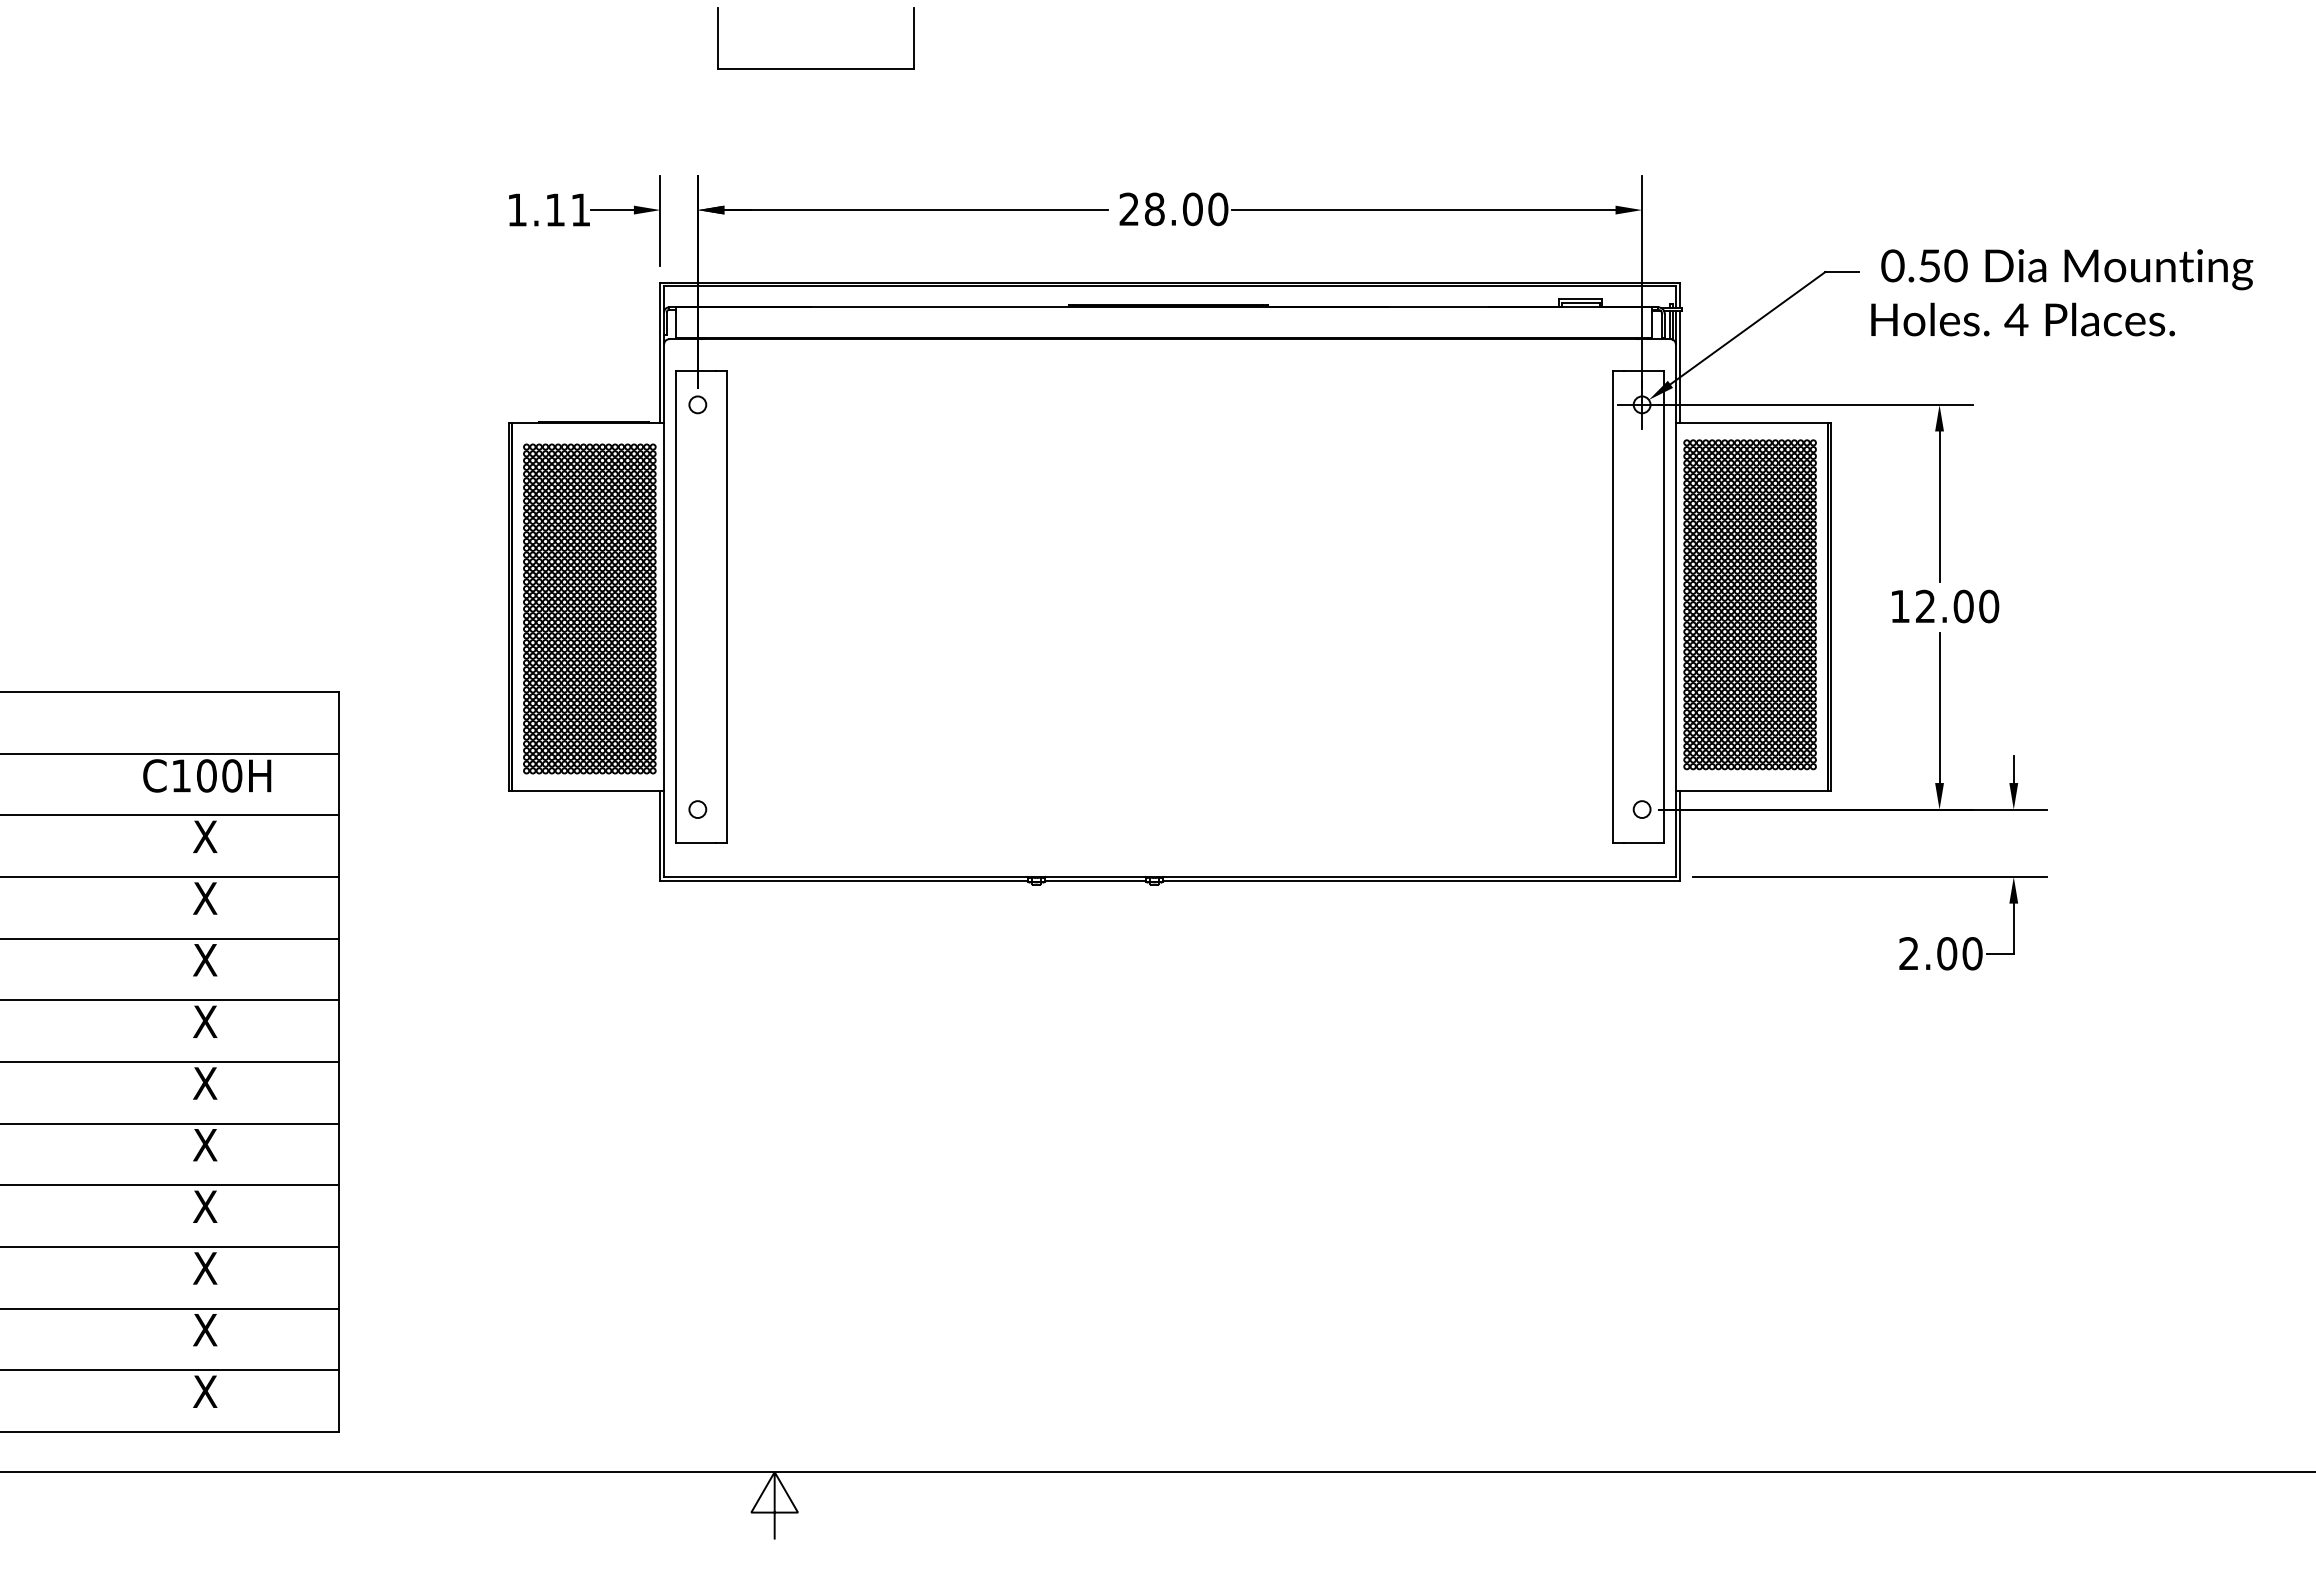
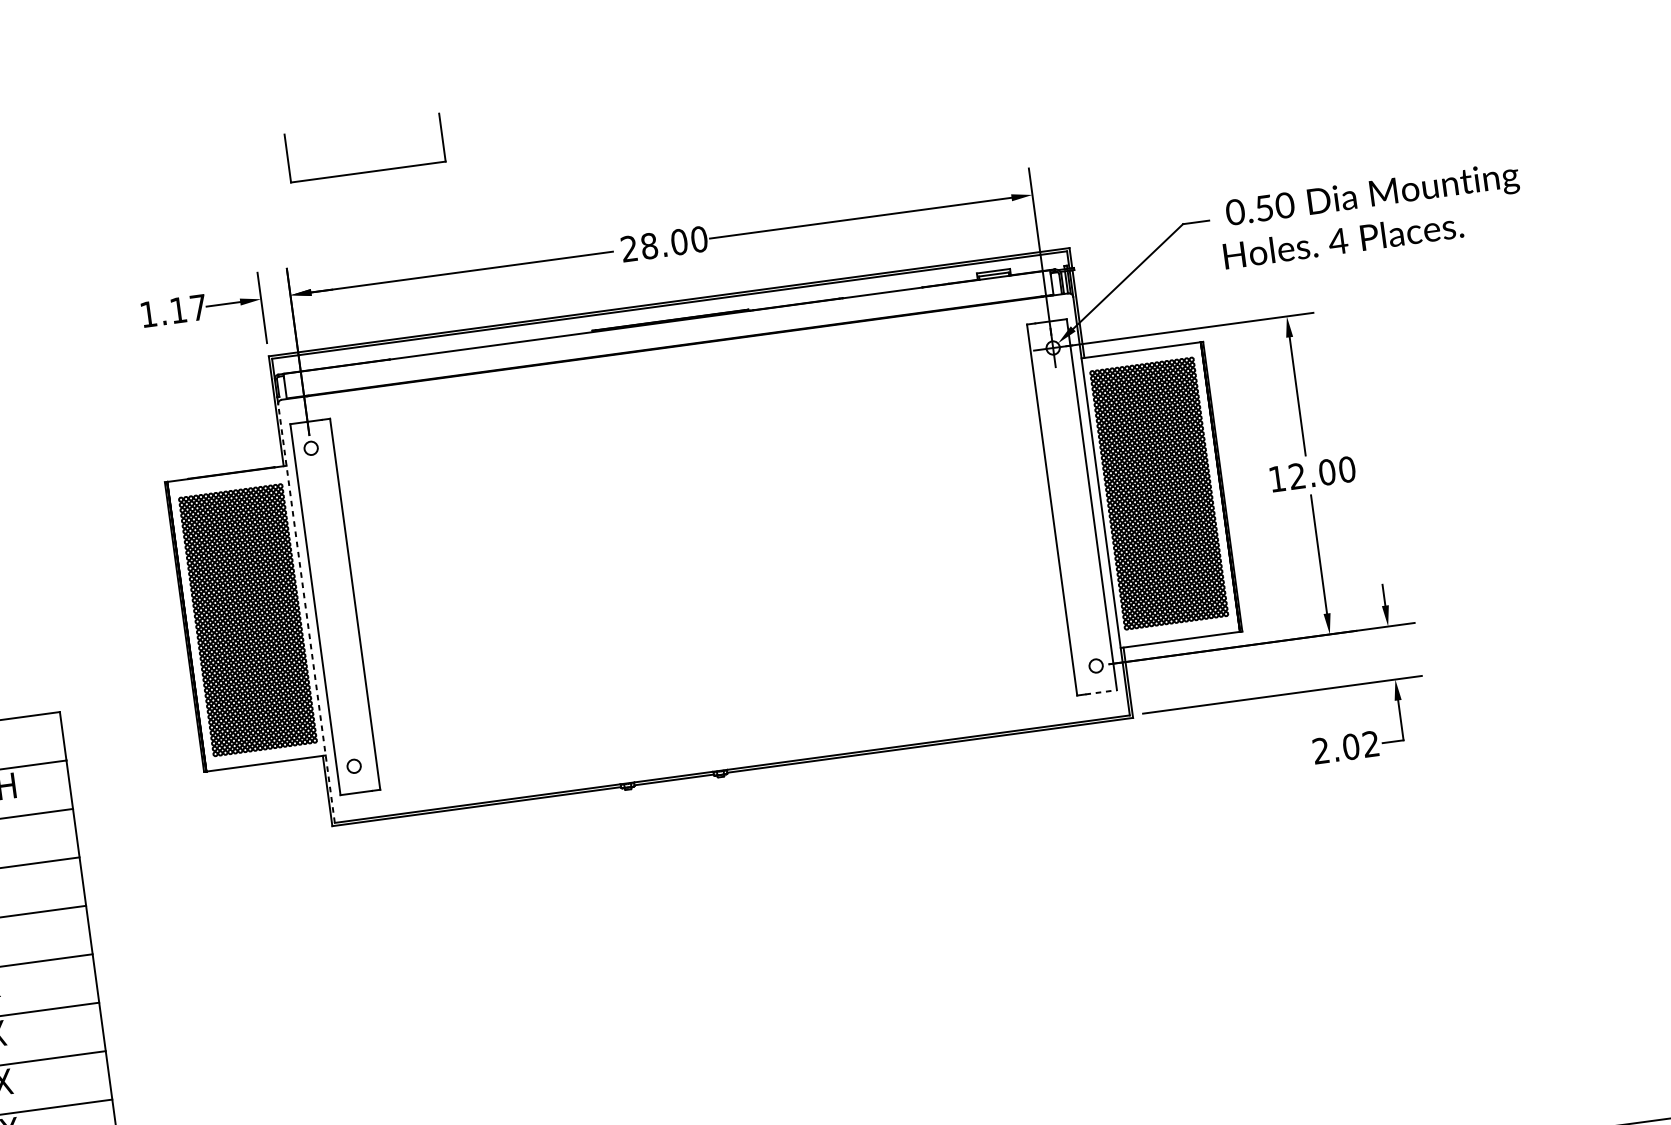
text: (580, 209) -> (198, 307), 1.11 -> 1.17
line: (664, 610) -> (306, 613), solid -> dashed
line: (1644, 843) -> (1101, 692), solid -> dashed
text: (1972, 953) -> (1371, 744), 2.00 -> 2.02

